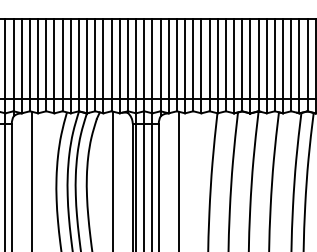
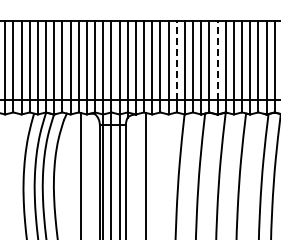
line: (209, 59) -> (176, 60), solid -> dashed
line: (250, 59) -> (217, 60), solid -> dashed

